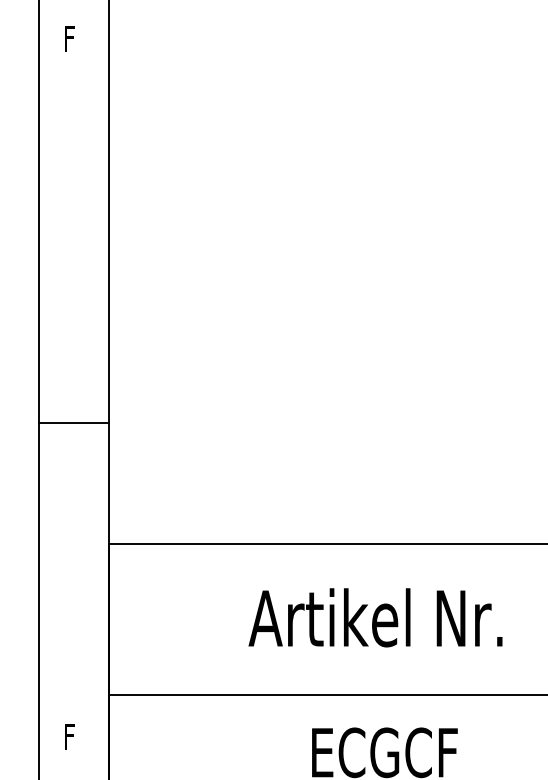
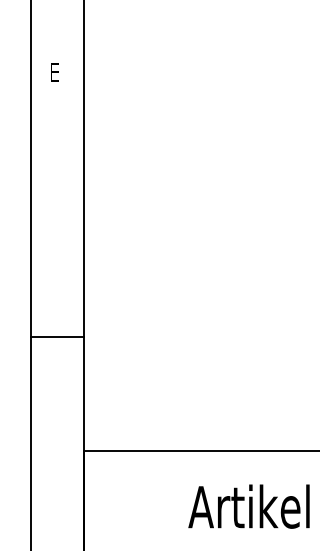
text: (71, 38) -> (55, 72), F -> E
line: (73, 423) -> (57, 337), moved

